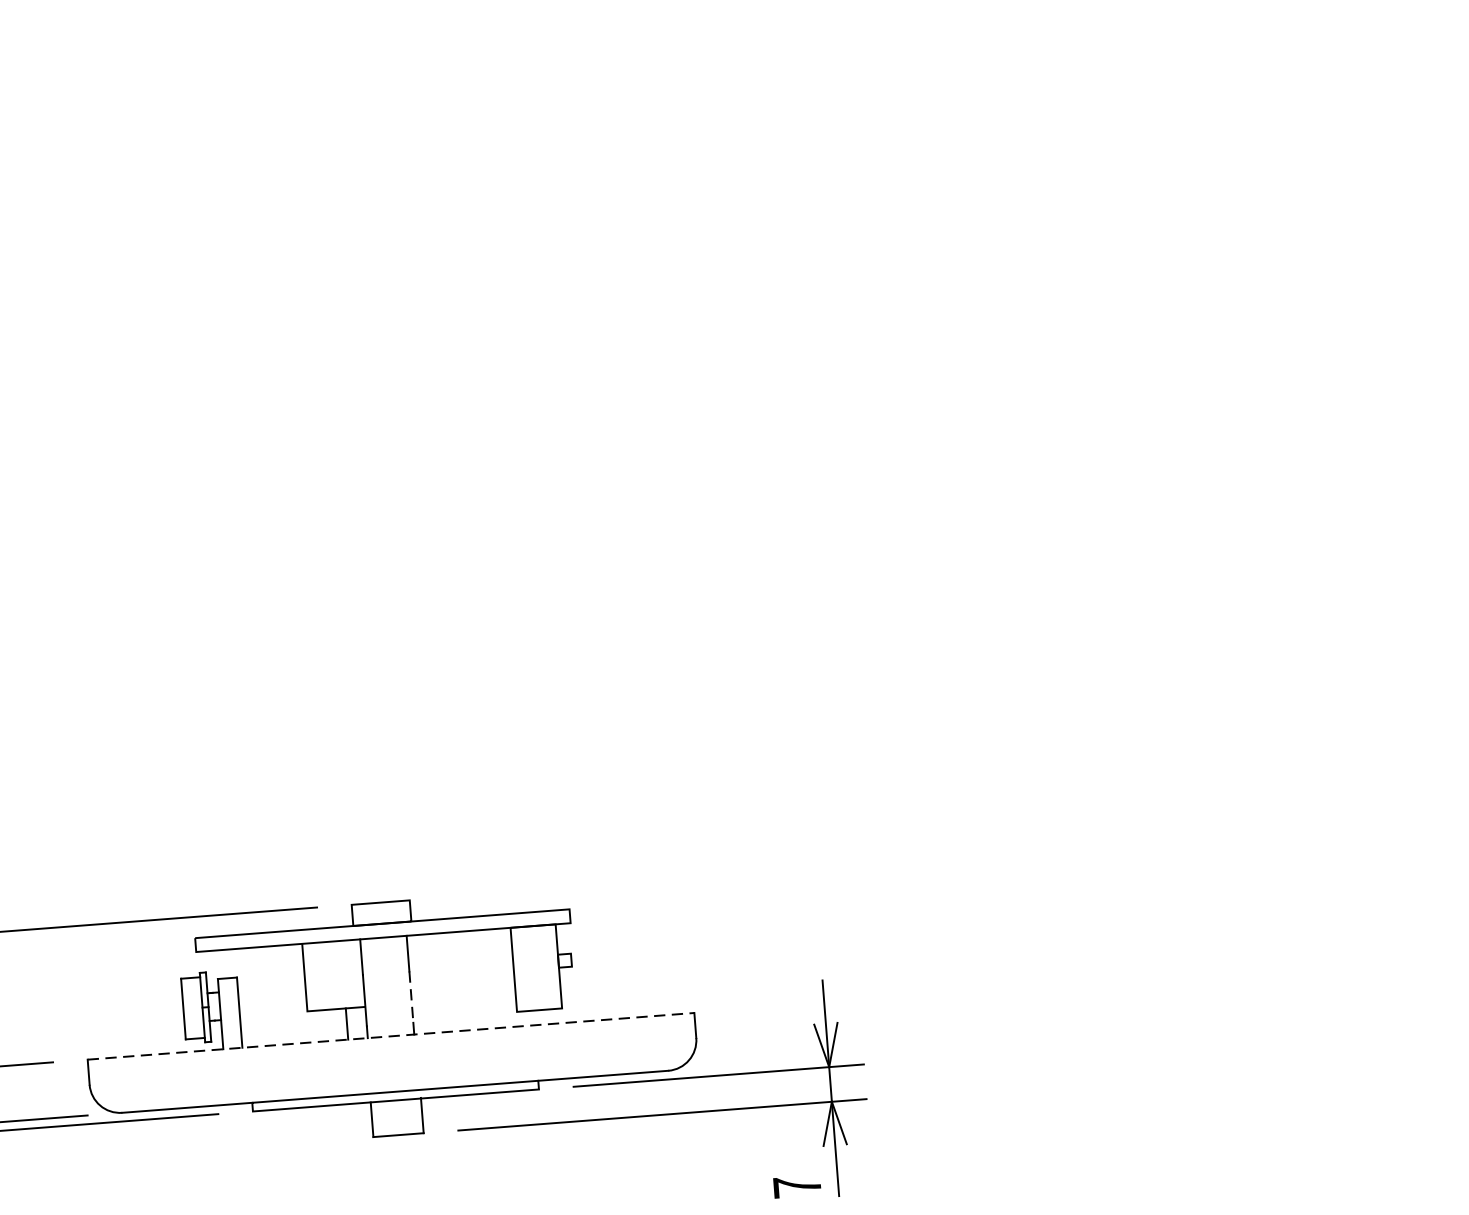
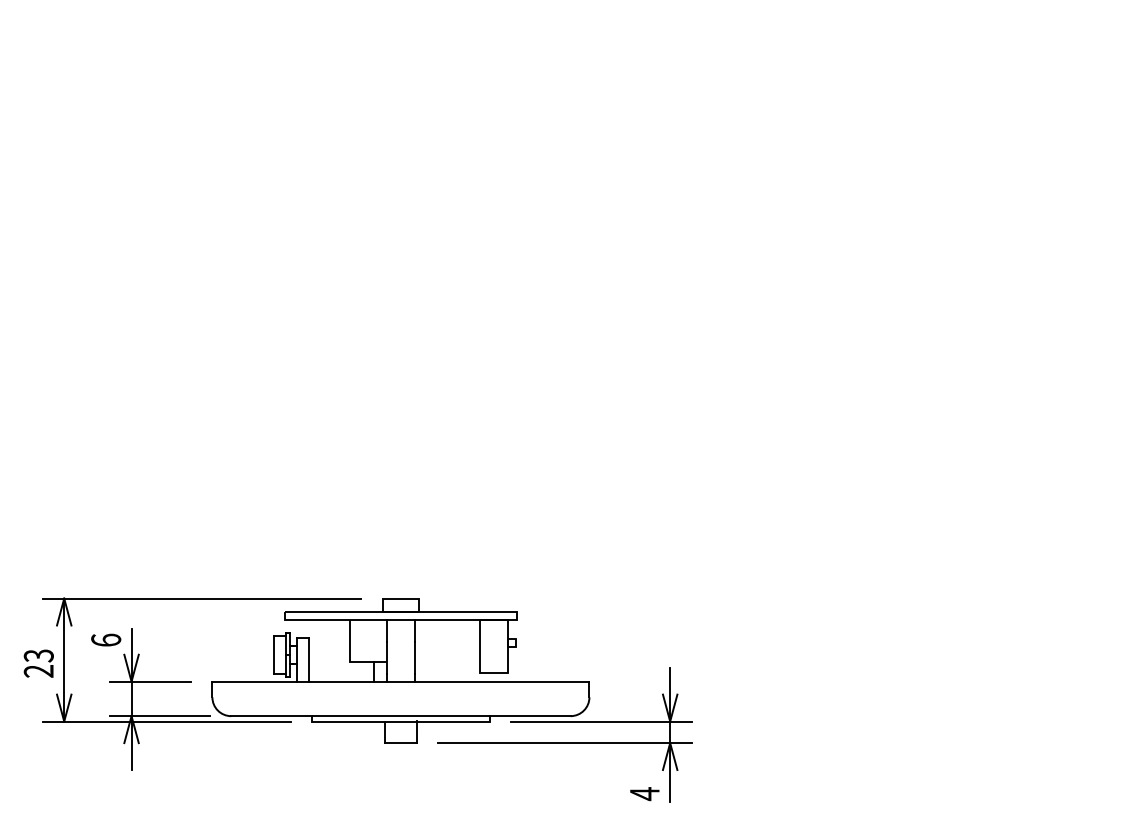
line: (411, 997) -> (415, 658), dashed -> solid
line: (390, 1036) -> (400, 681), dashed -> solid
text: (796, 1187) -> (644, 794), 7 -> 4

